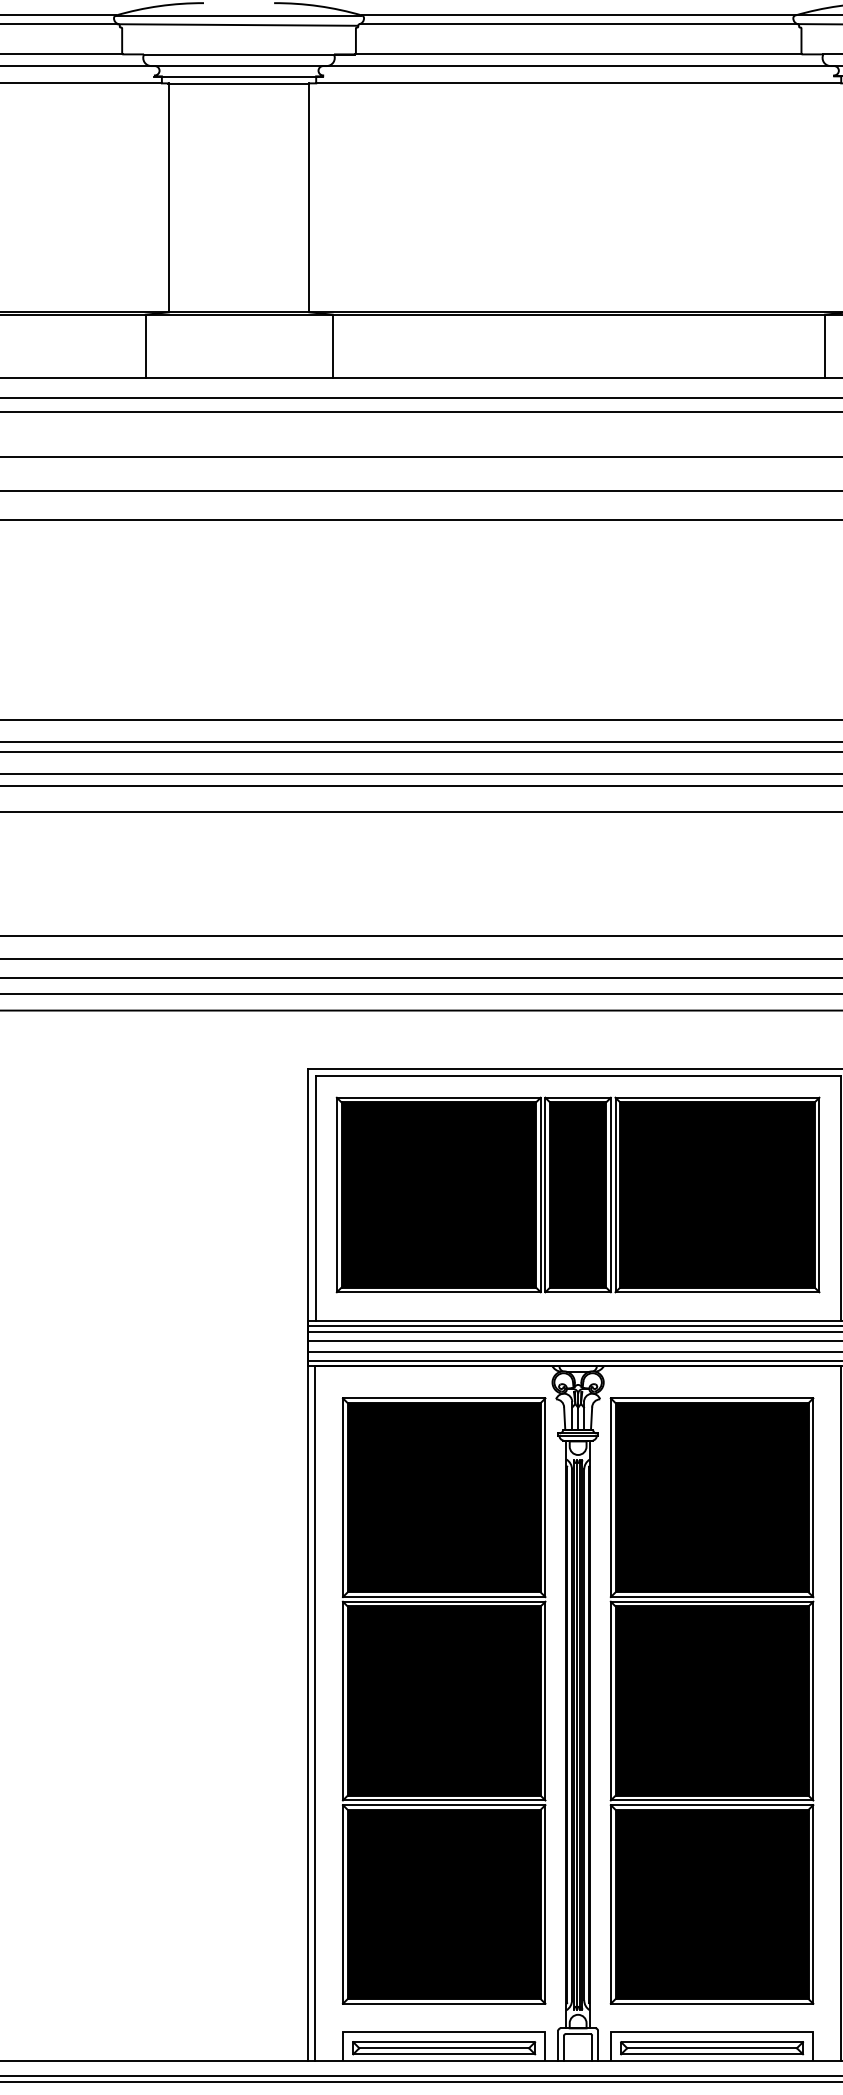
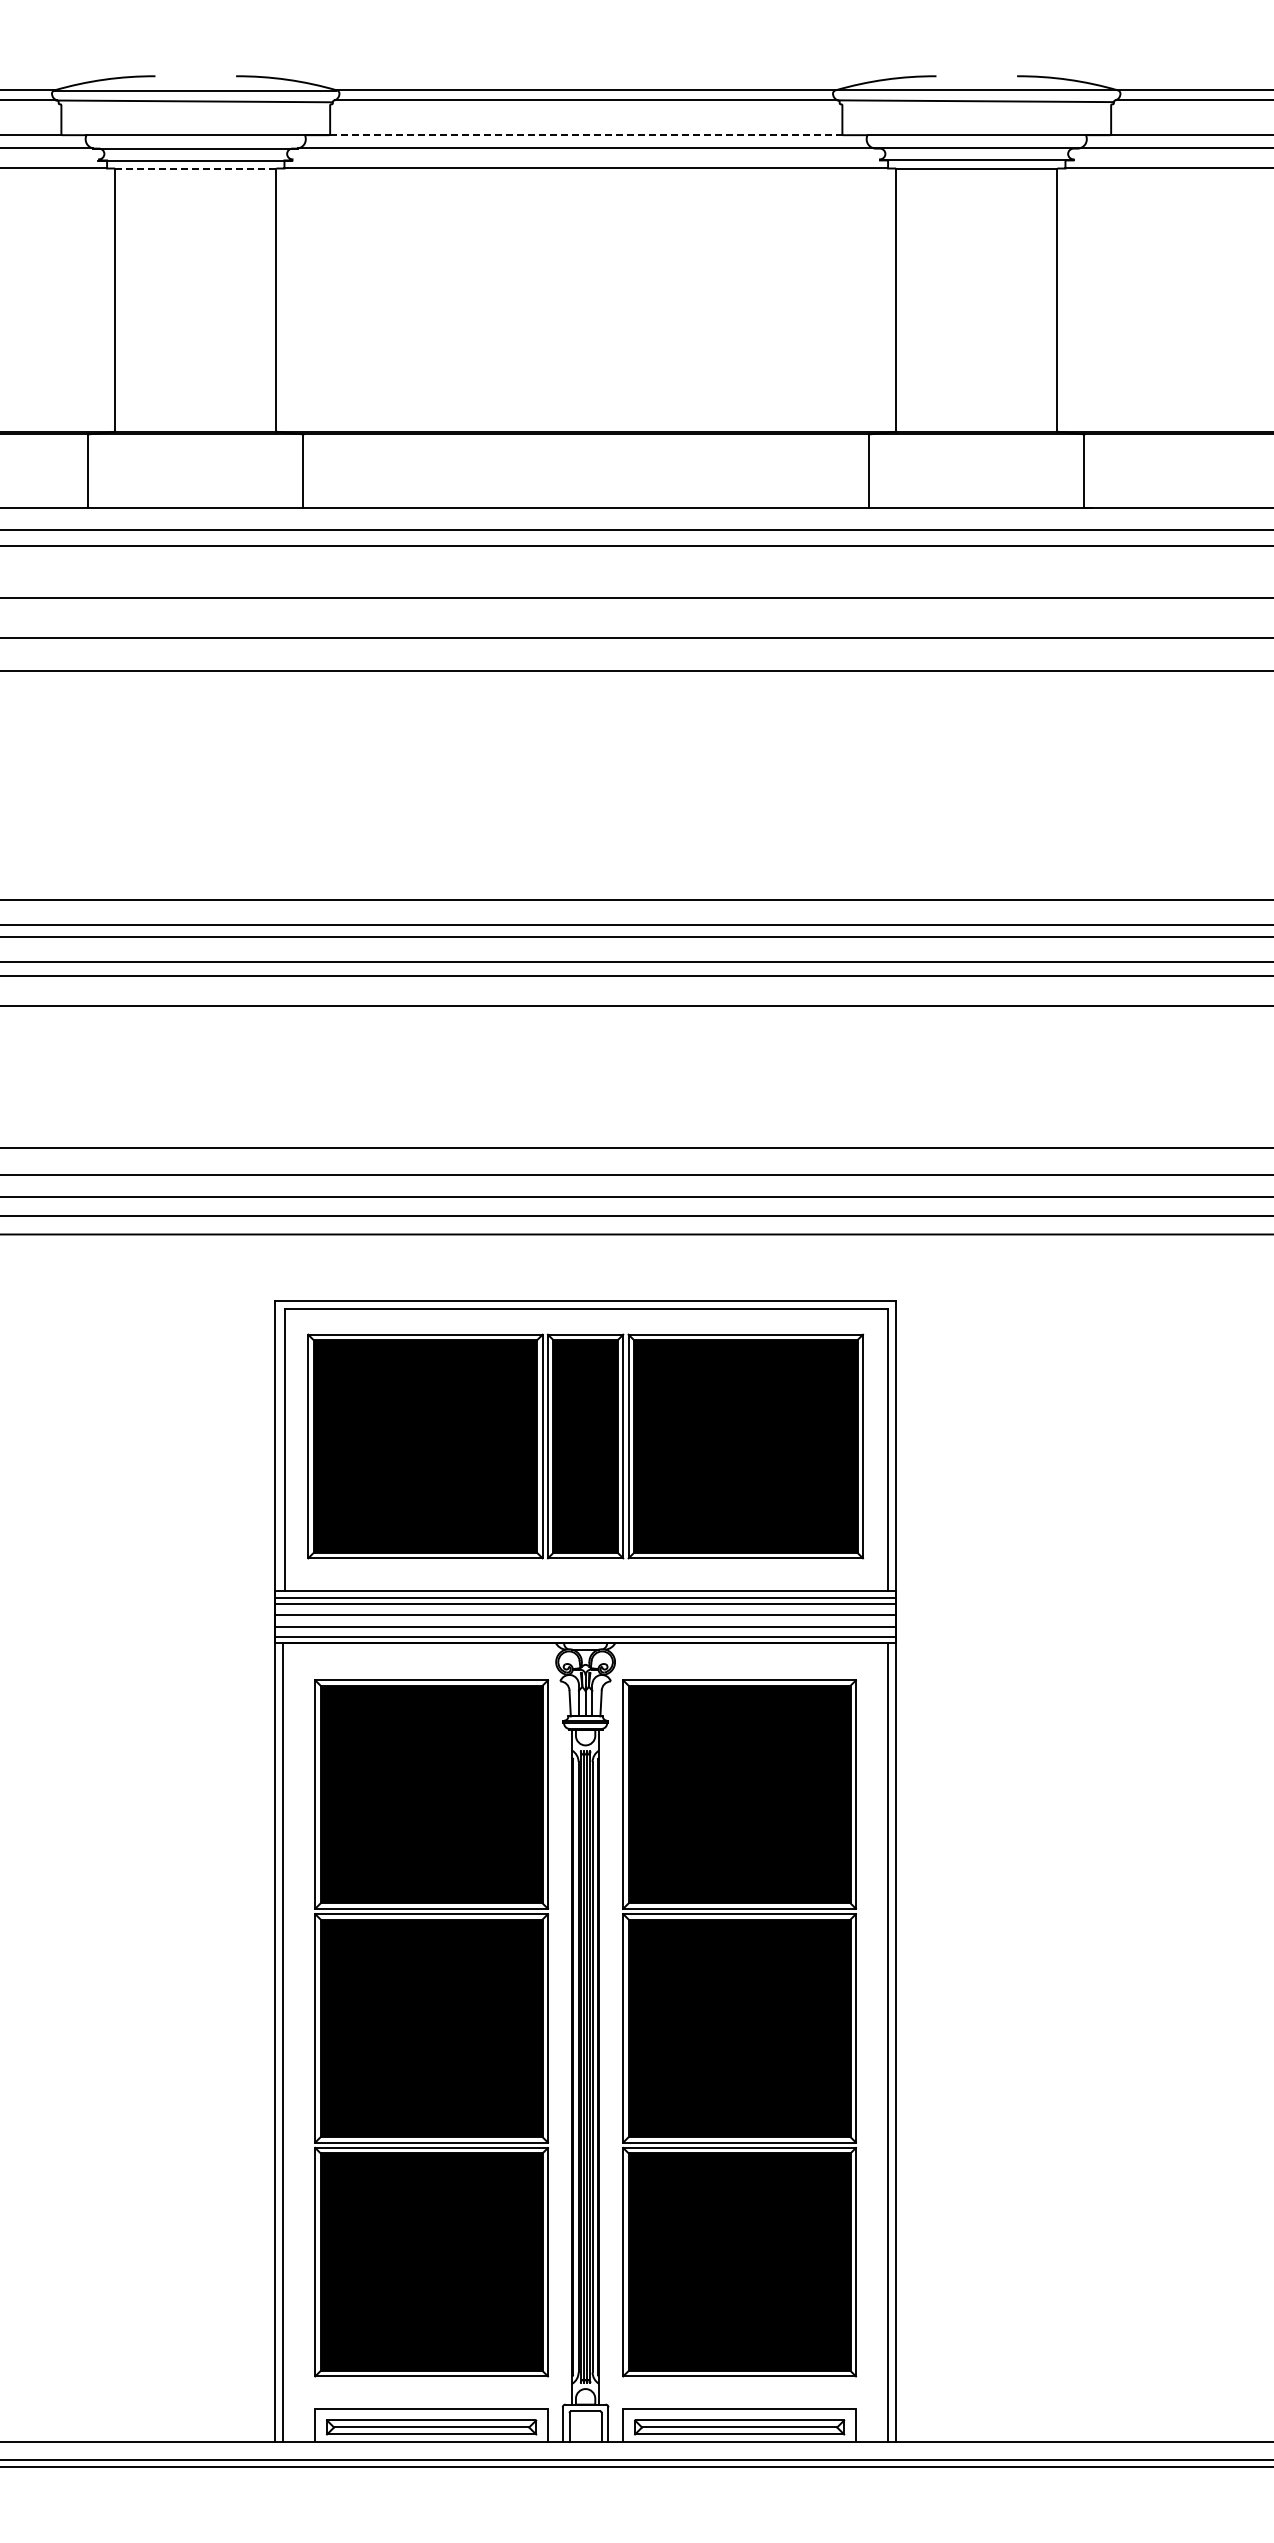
line: (578, 54) -> (586, 135), solid -> dashed
line: (238, 83) -> (195, 168), solid -> dashed

